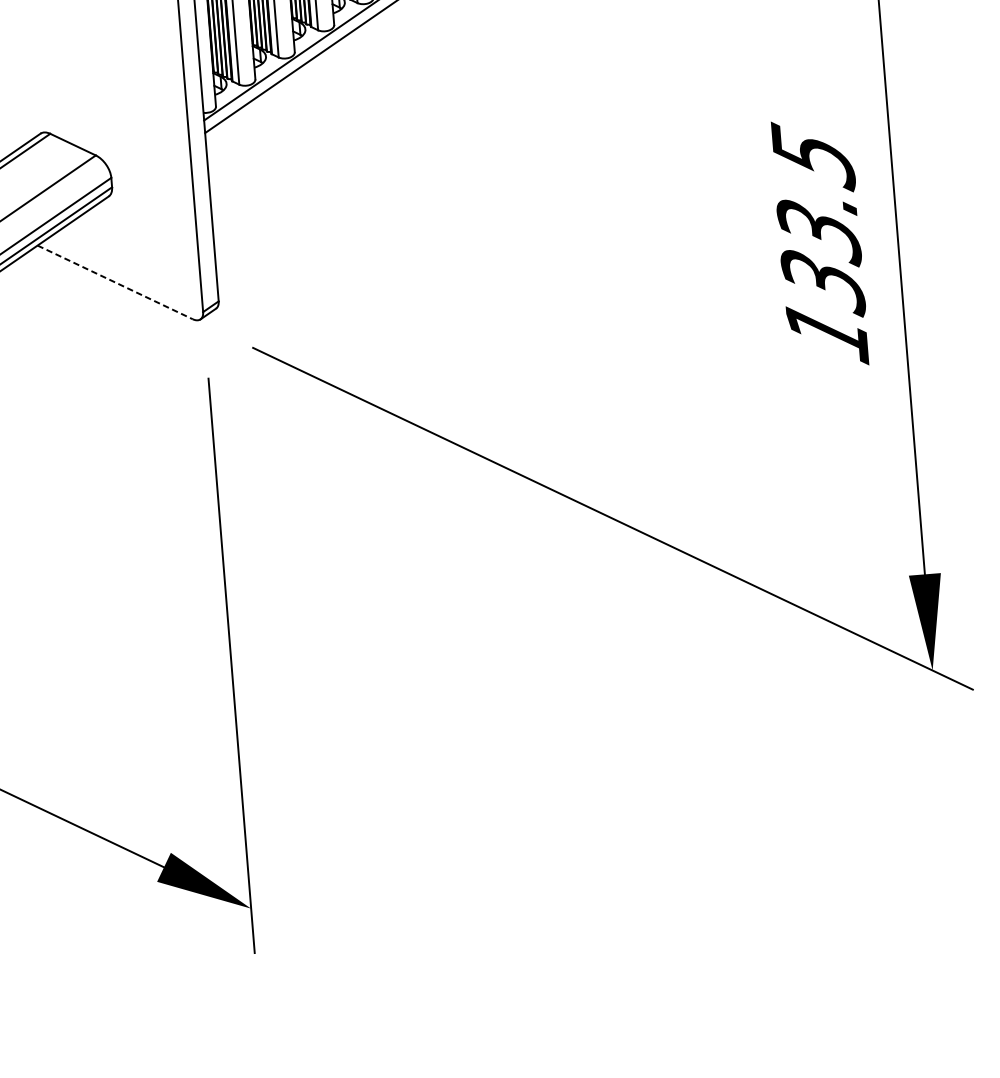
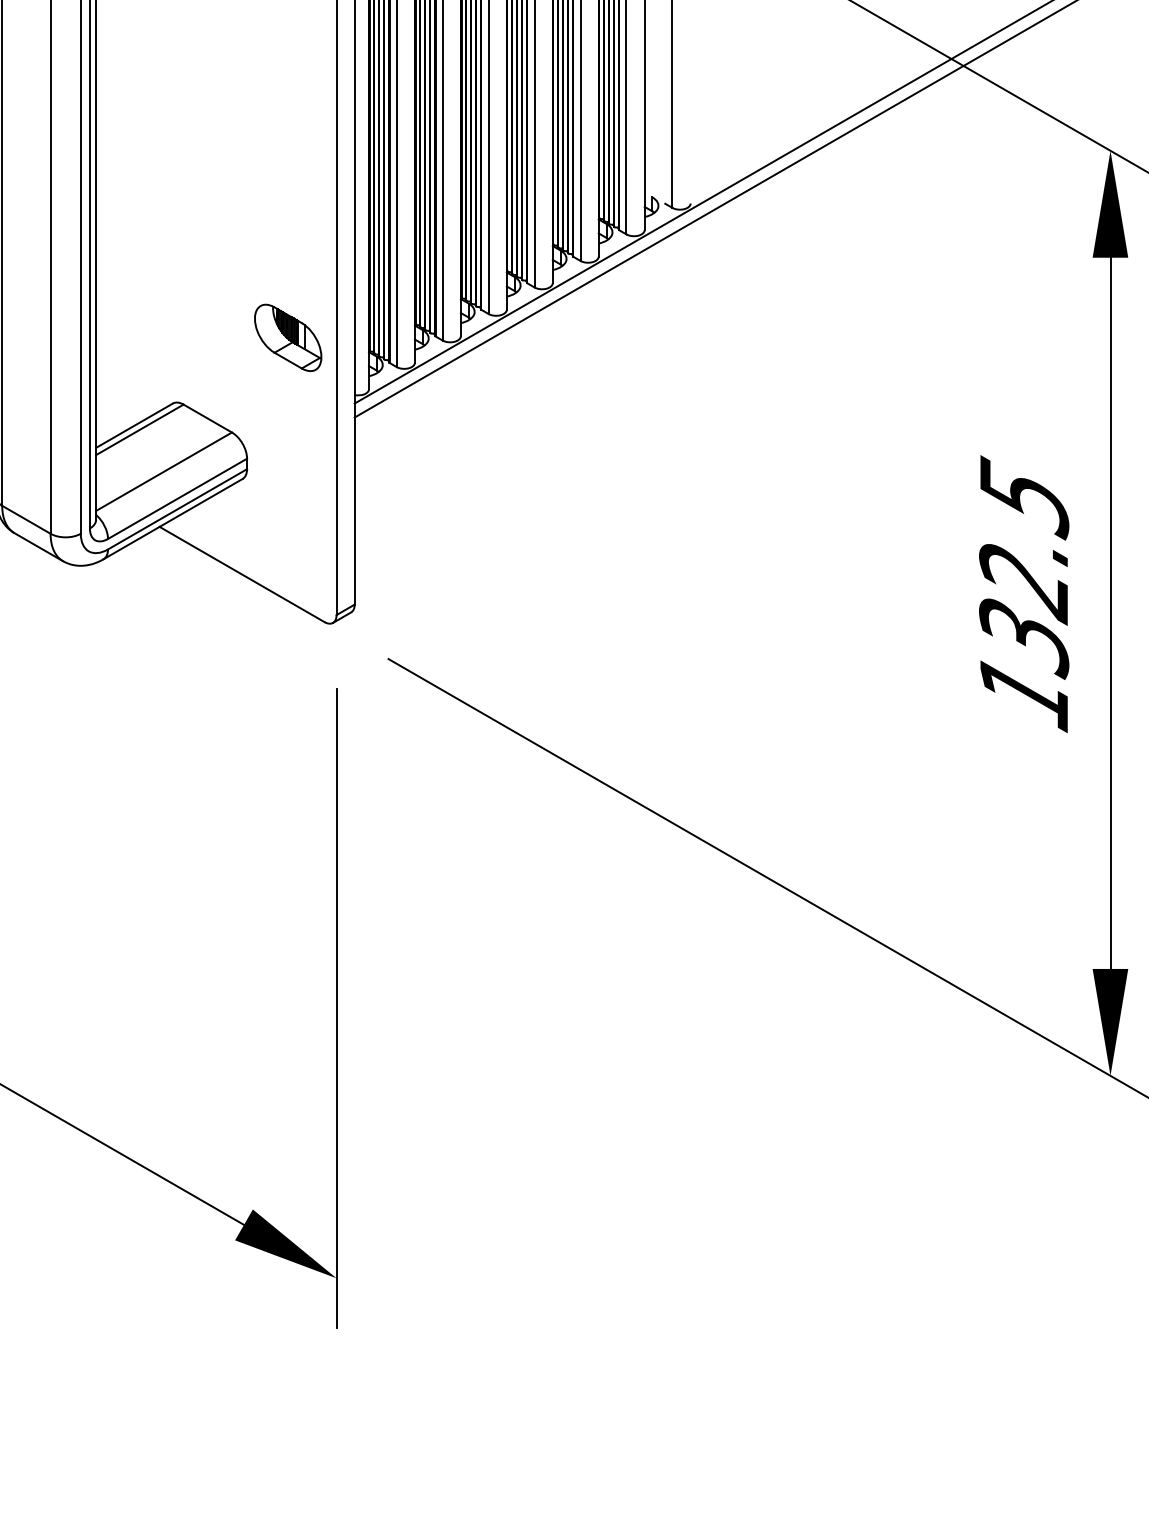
part: (139, 65) -> (288, 337), added
text: (819, 233) -> (1024, 583), 133.5 -> 132.5
line: (115, 282) -> (242, 574), dashed -> solid

